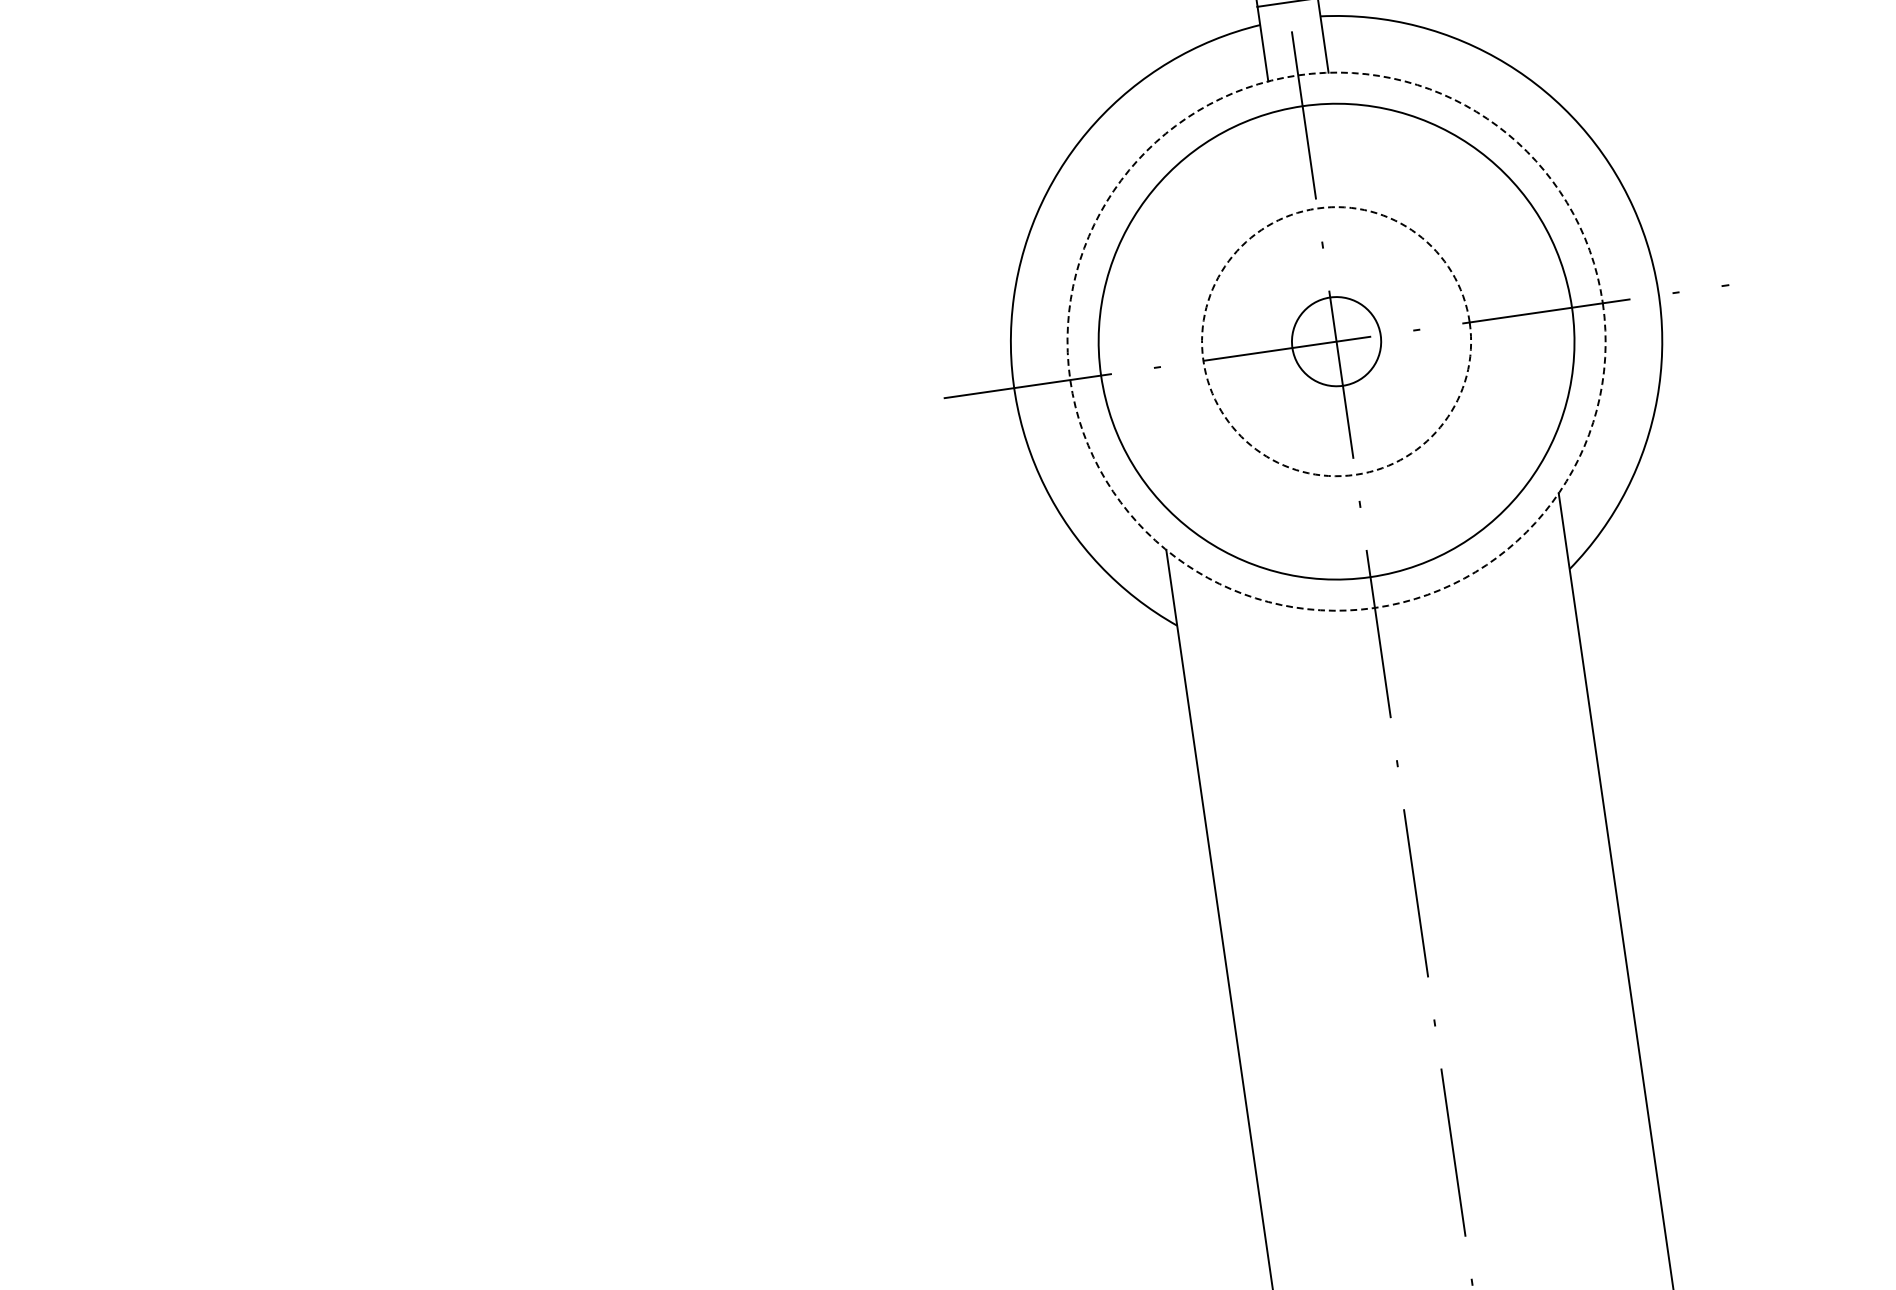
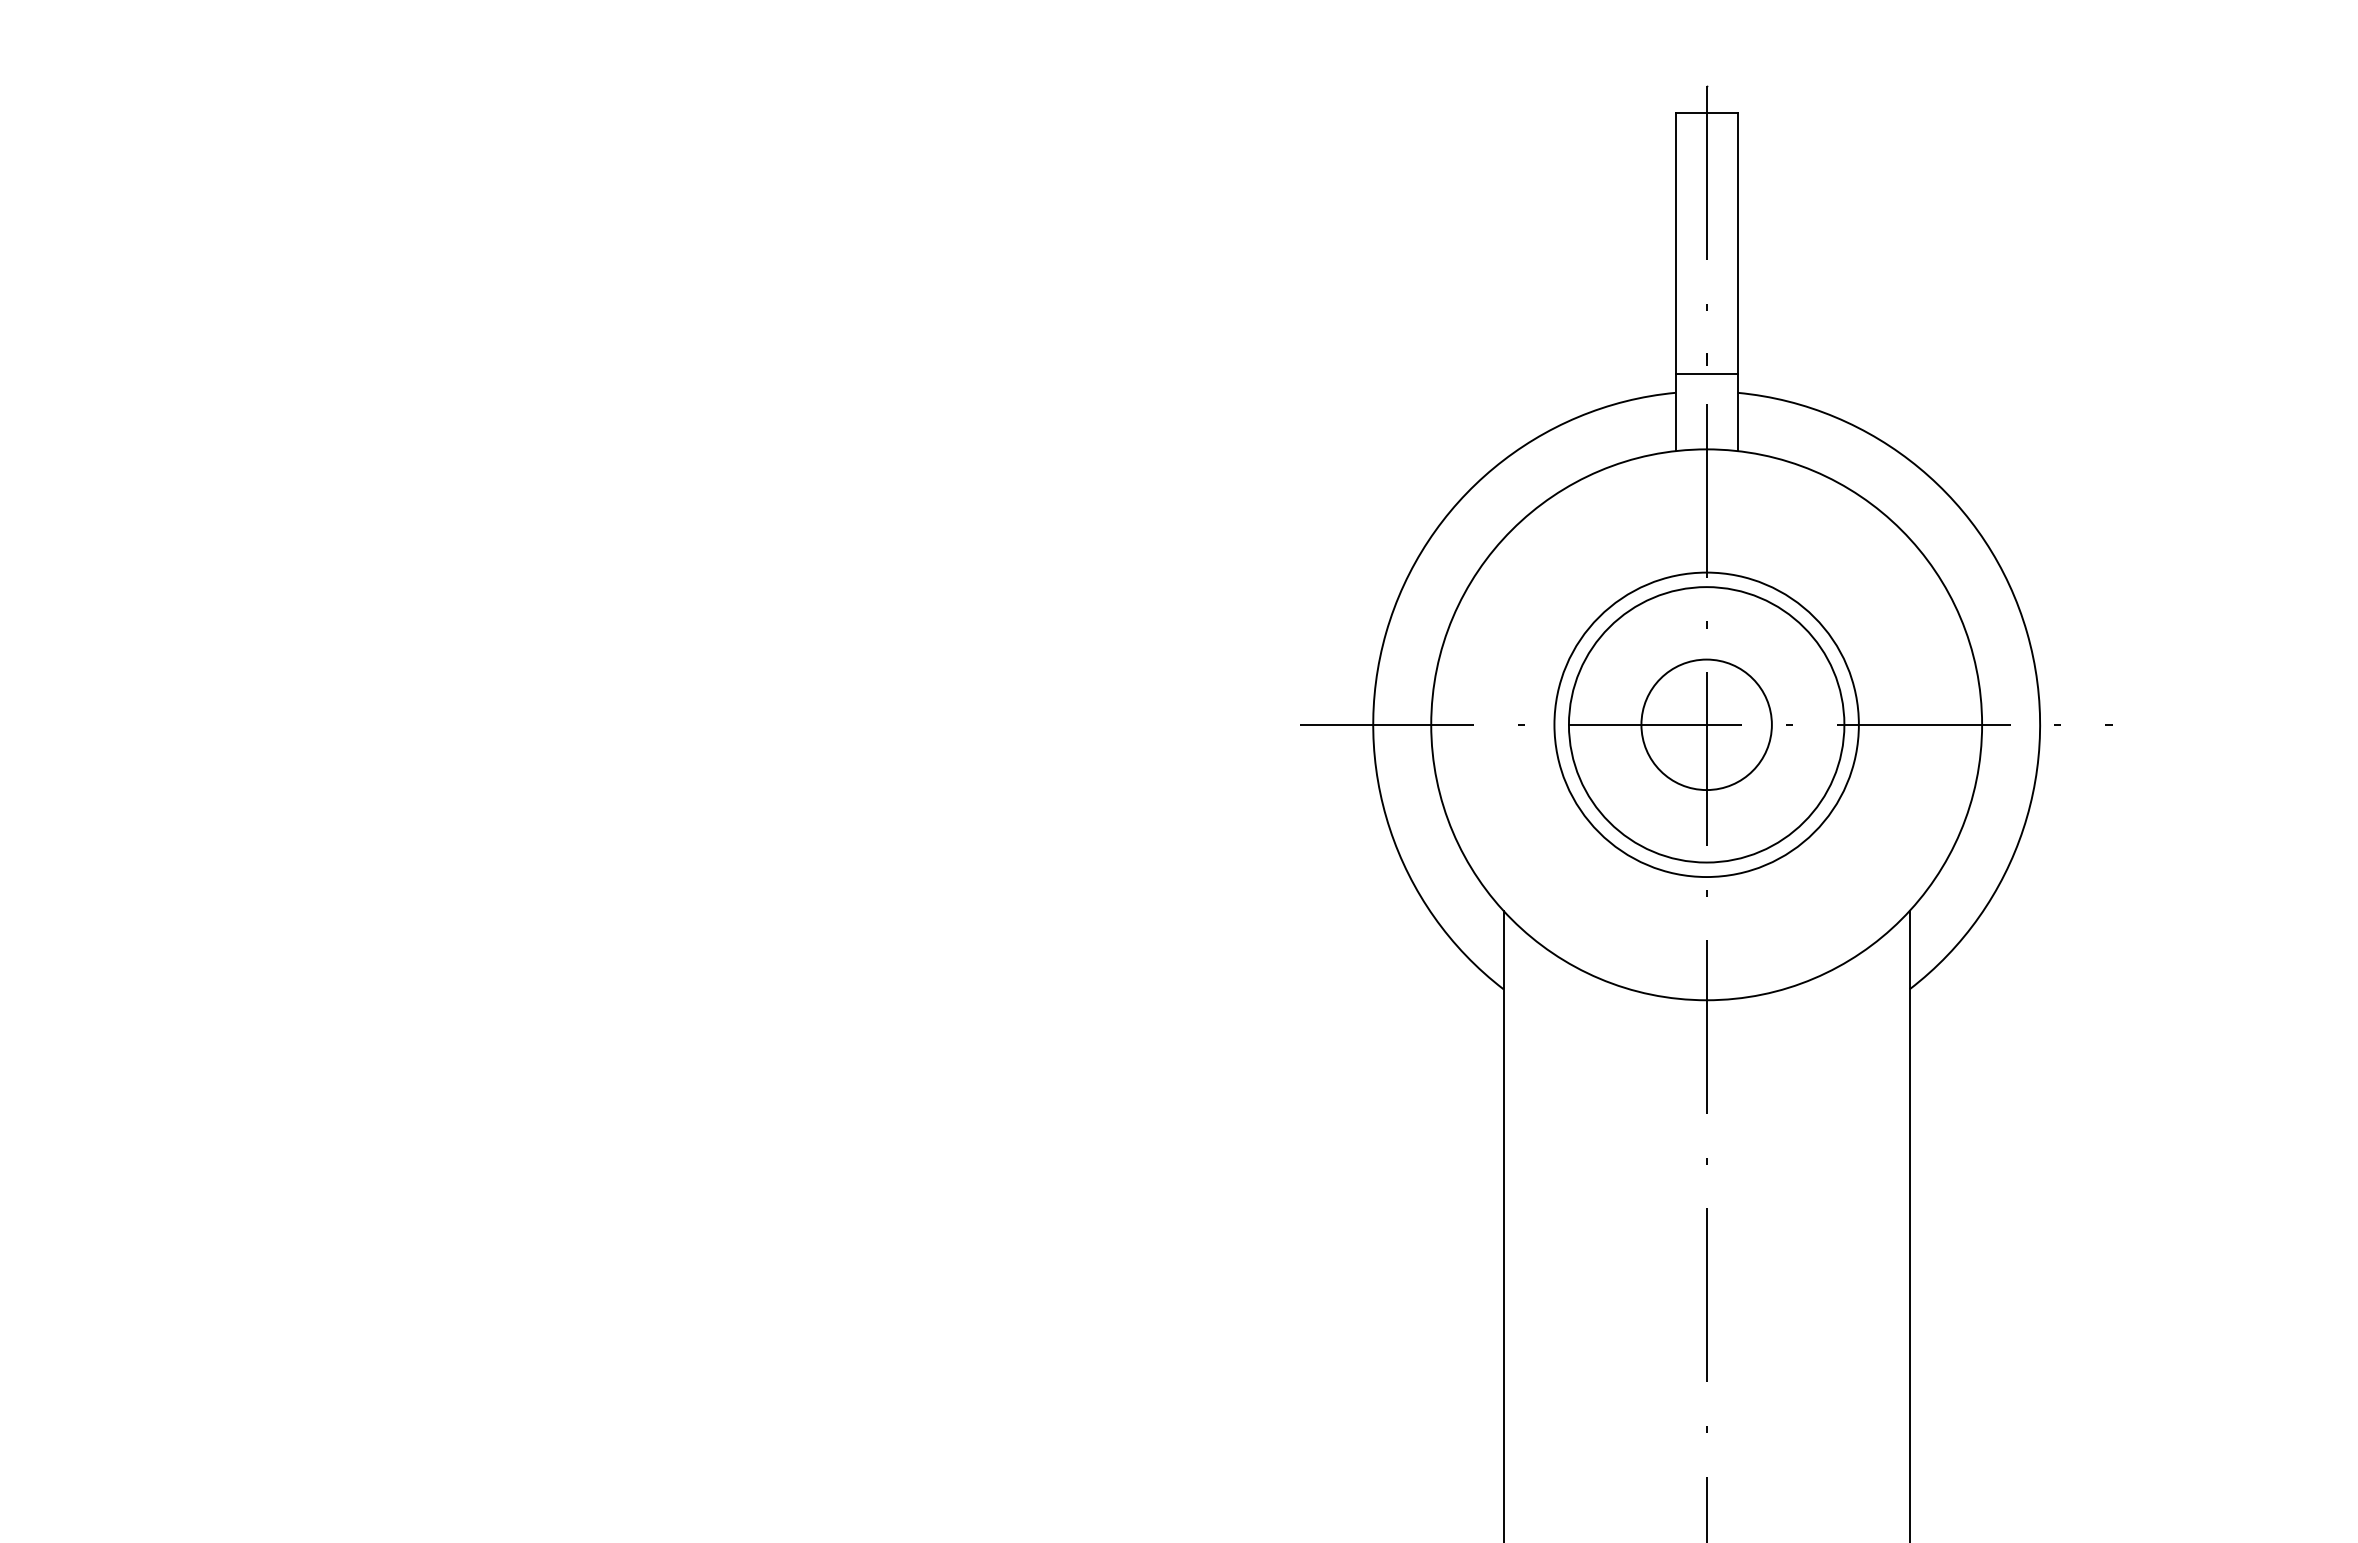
circle: (1336, 341) -> (1706, 724), dashed -> solid
circle: (1336, 341) -> (1706, 724), dashed -> solid
circle: (1336, 341) -> (1706, 724), size x0.62
circle: (1336, 341) -> (1706, 724), size x1.43

